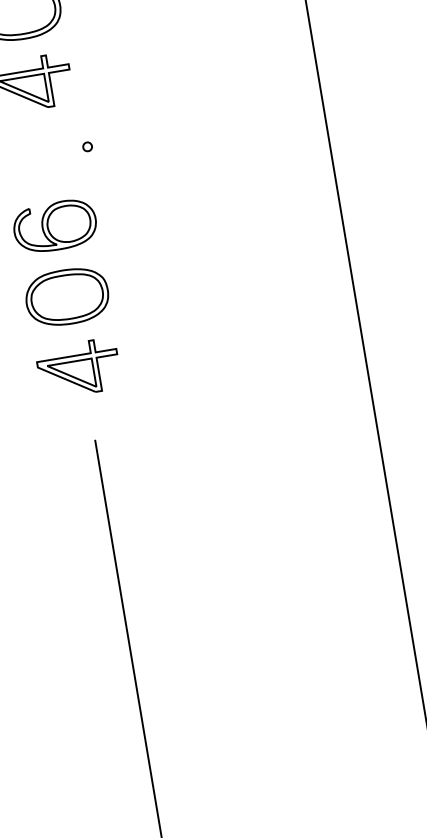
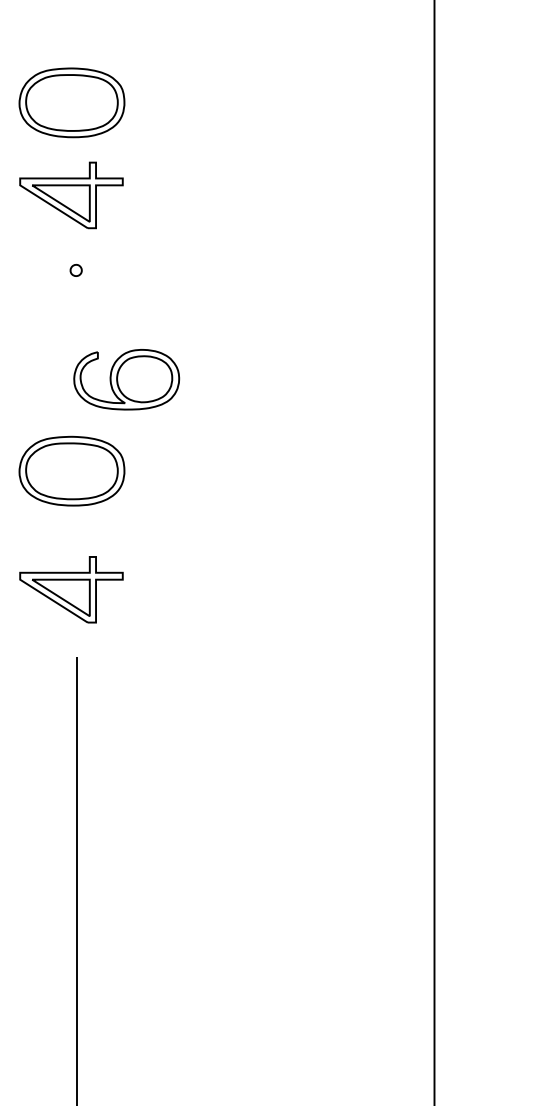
part: (87, 146) -> (75, 270), moved
part: (55, 226) -> (126, 379), moved
part: (78, 368) -> (71, 589), moved

